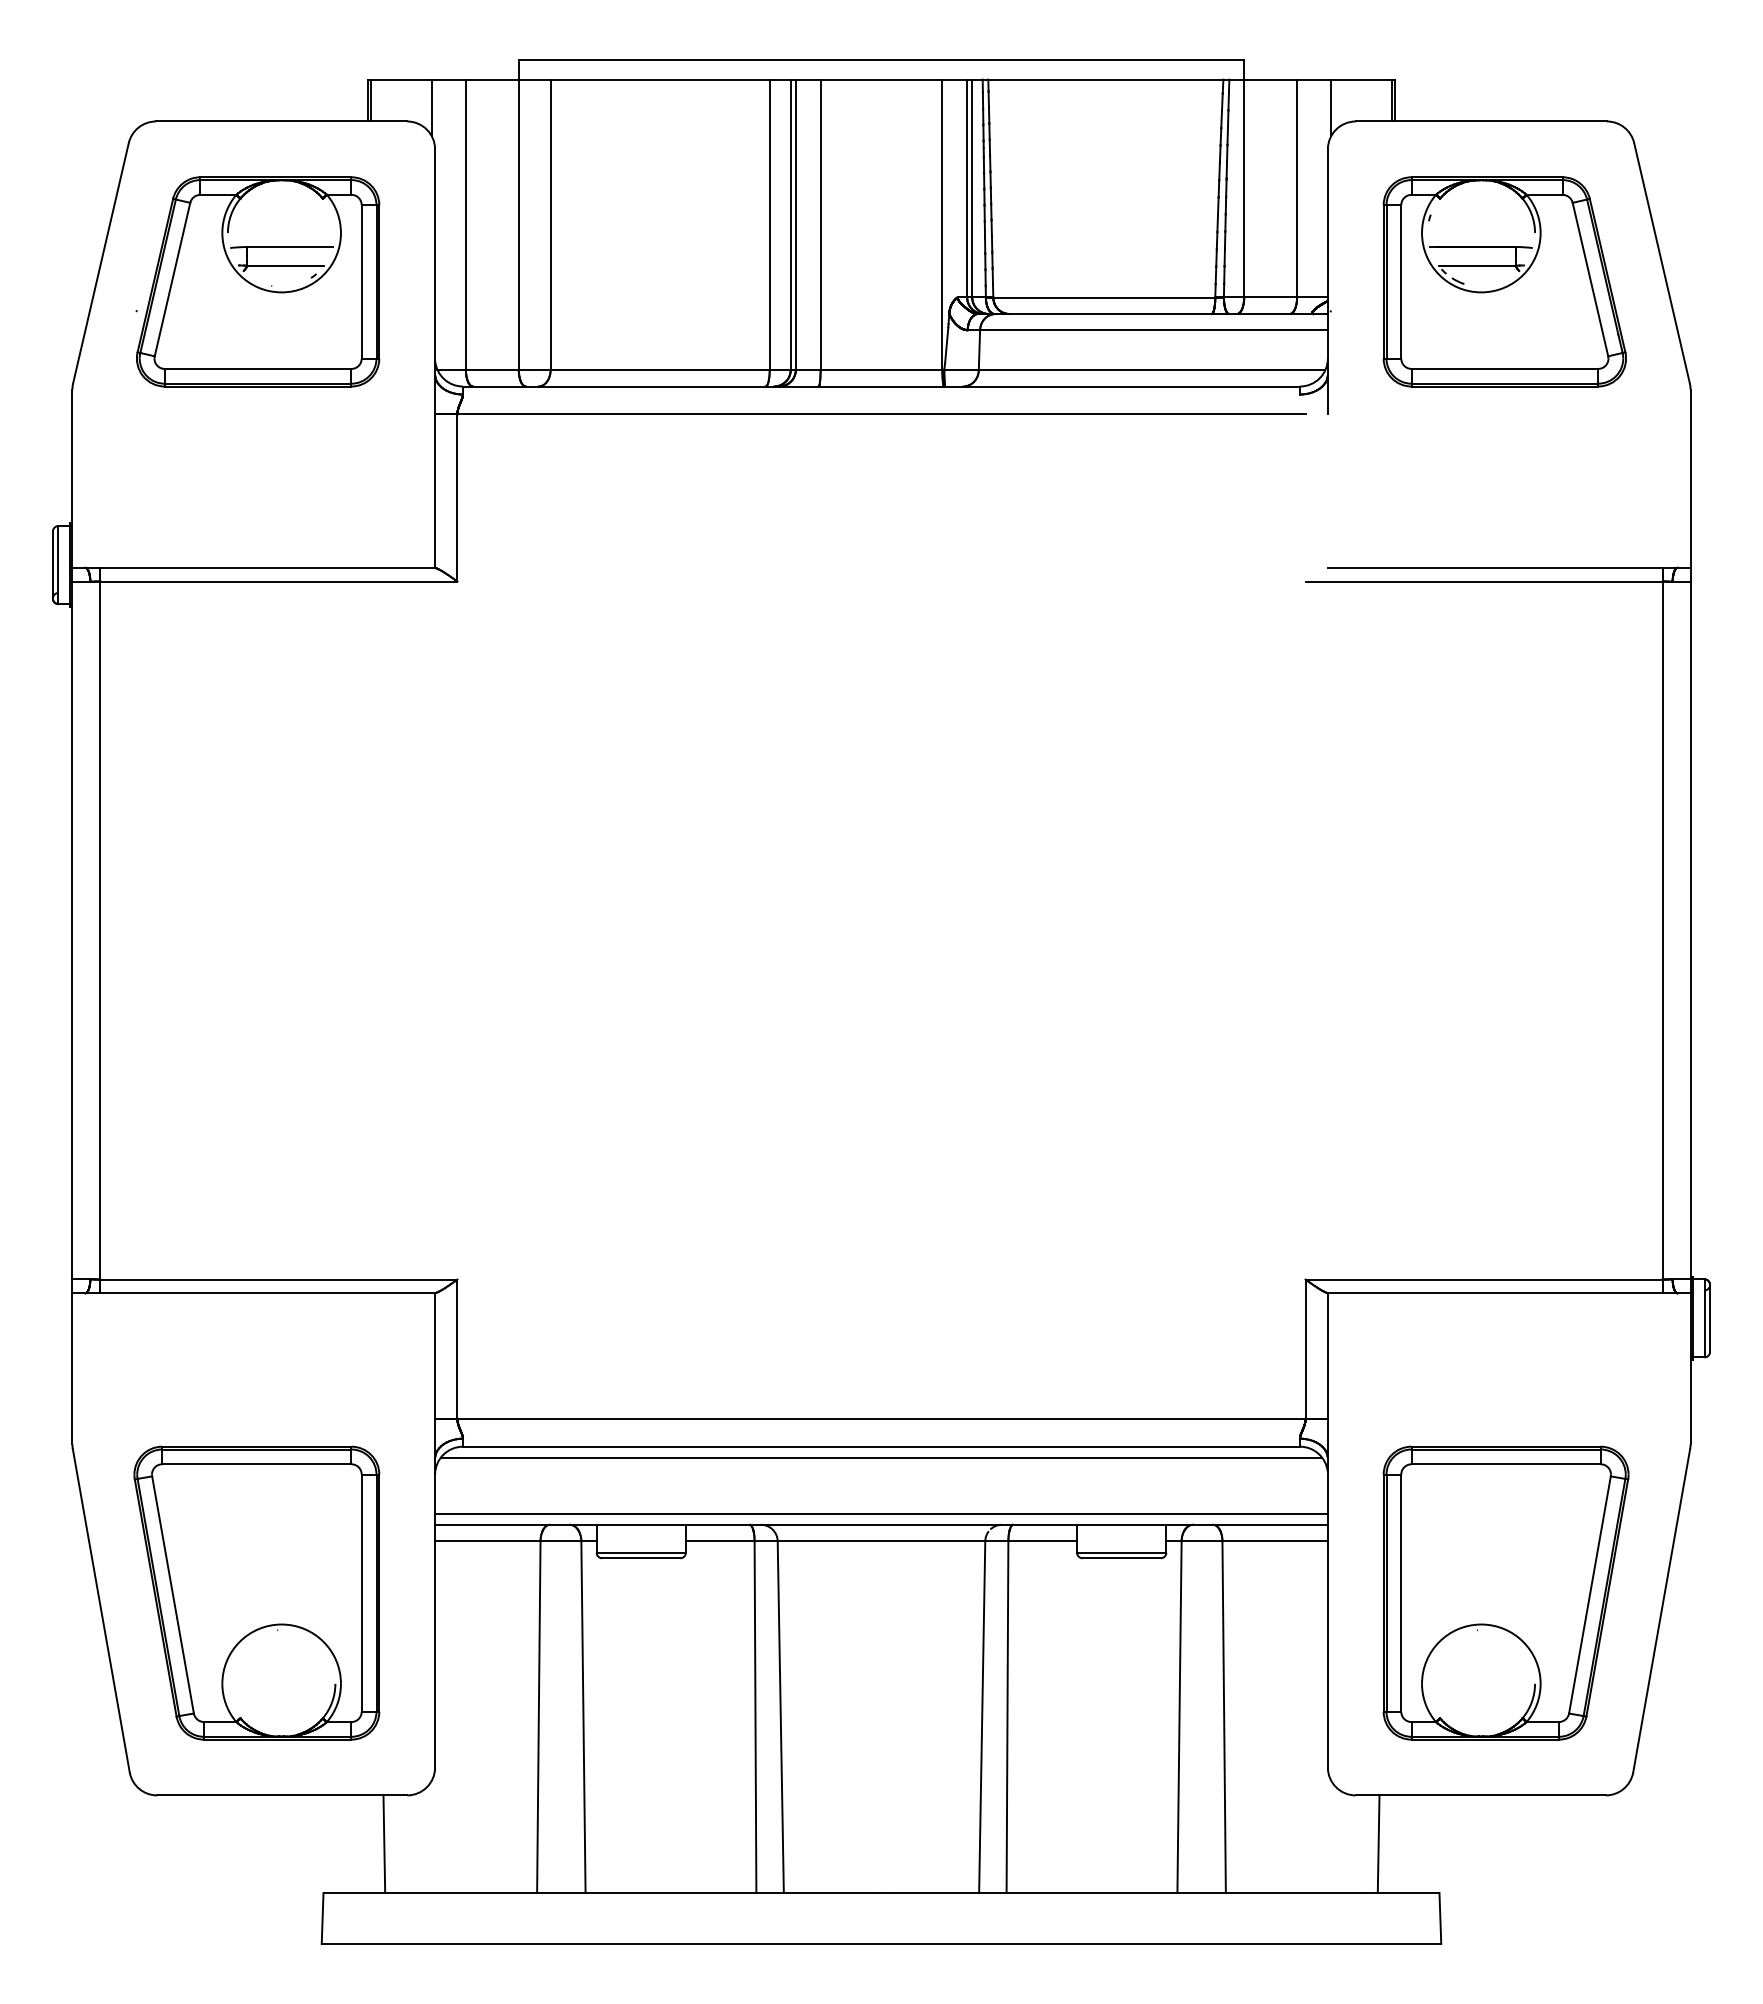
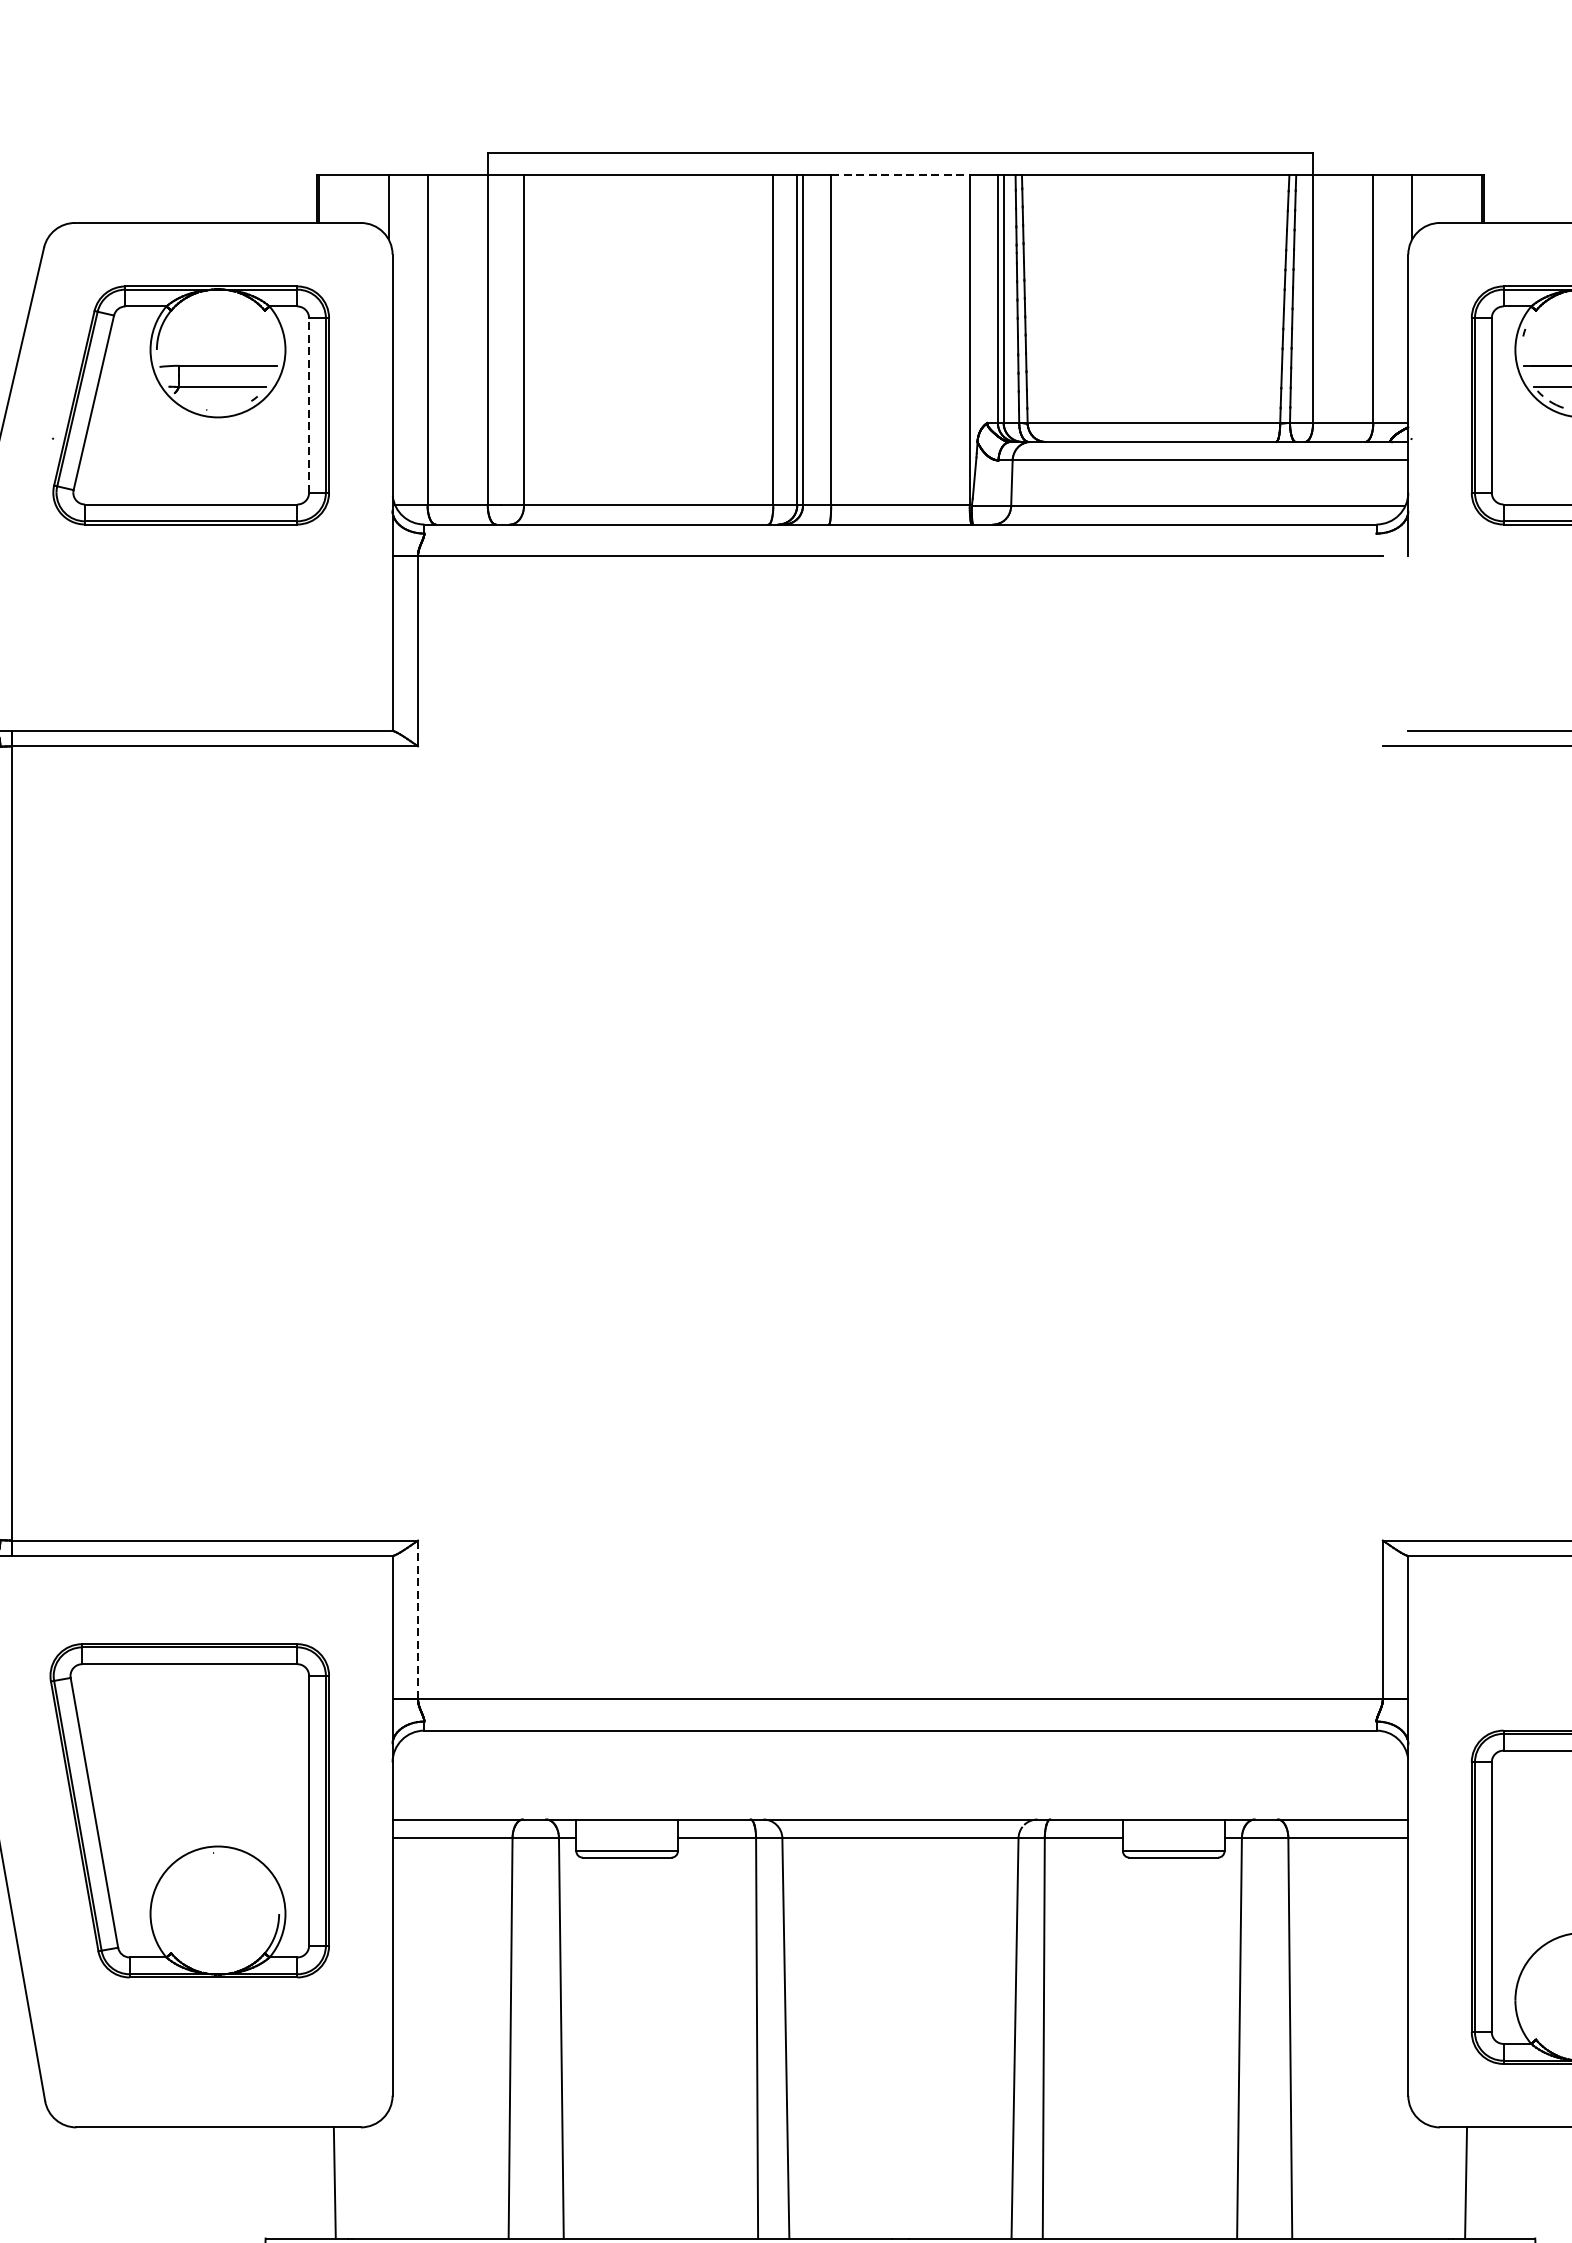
line: (881, 79) -> (900, 175), solid -> dashed
line: (361, 281) -> (308, 405), solid -> dashed
line: (457, 1349) -> (418, 1620), solid -> dashed
line: (881, 1457) -> (900, 1742), removed
line: (881, 1514) -> (900, 1807), removed
part: (256, 1592) -> (189, 1810), moved

